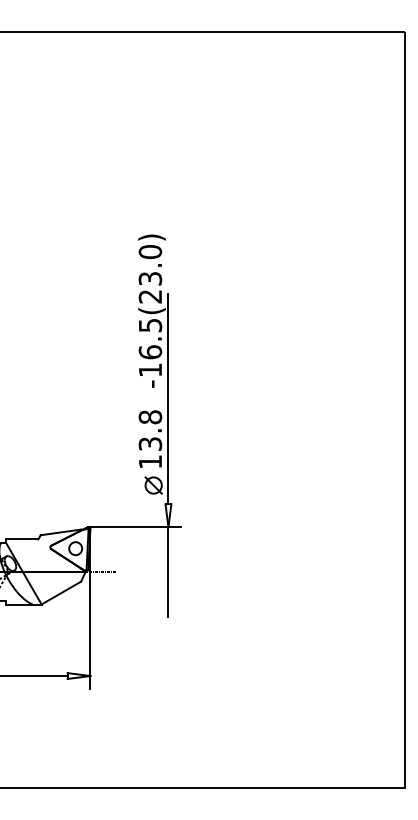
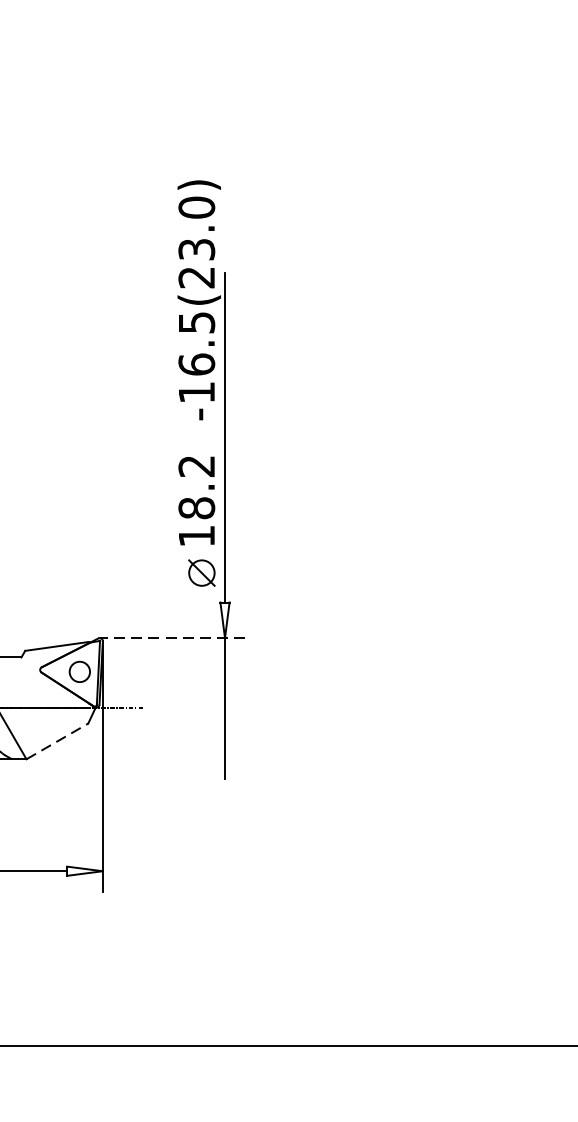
text: (150, 430) -> (196, 486), 13.8 -> 18.2
line: (134, 527) -> (171, 638), solid -> dashed
line: (61, 593) -> (57, 742), solid -> dashed

